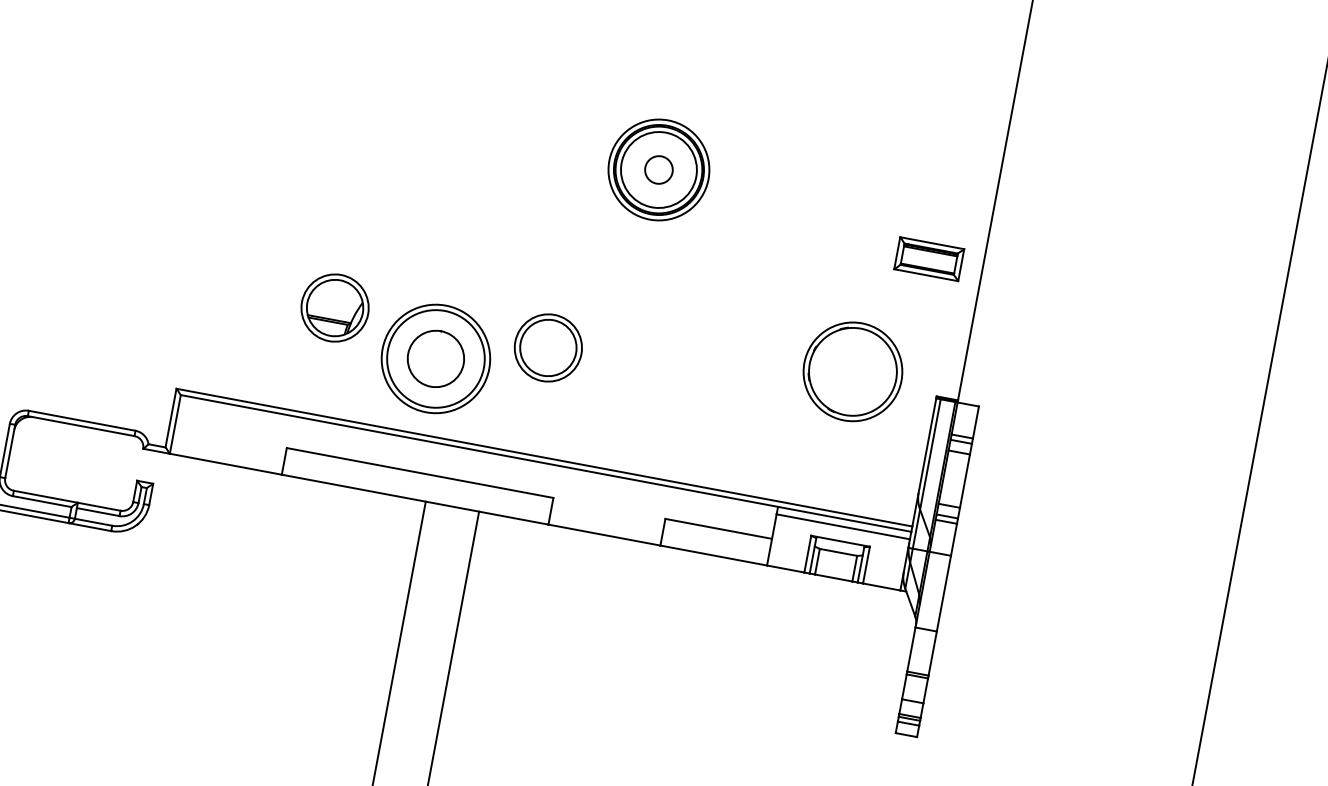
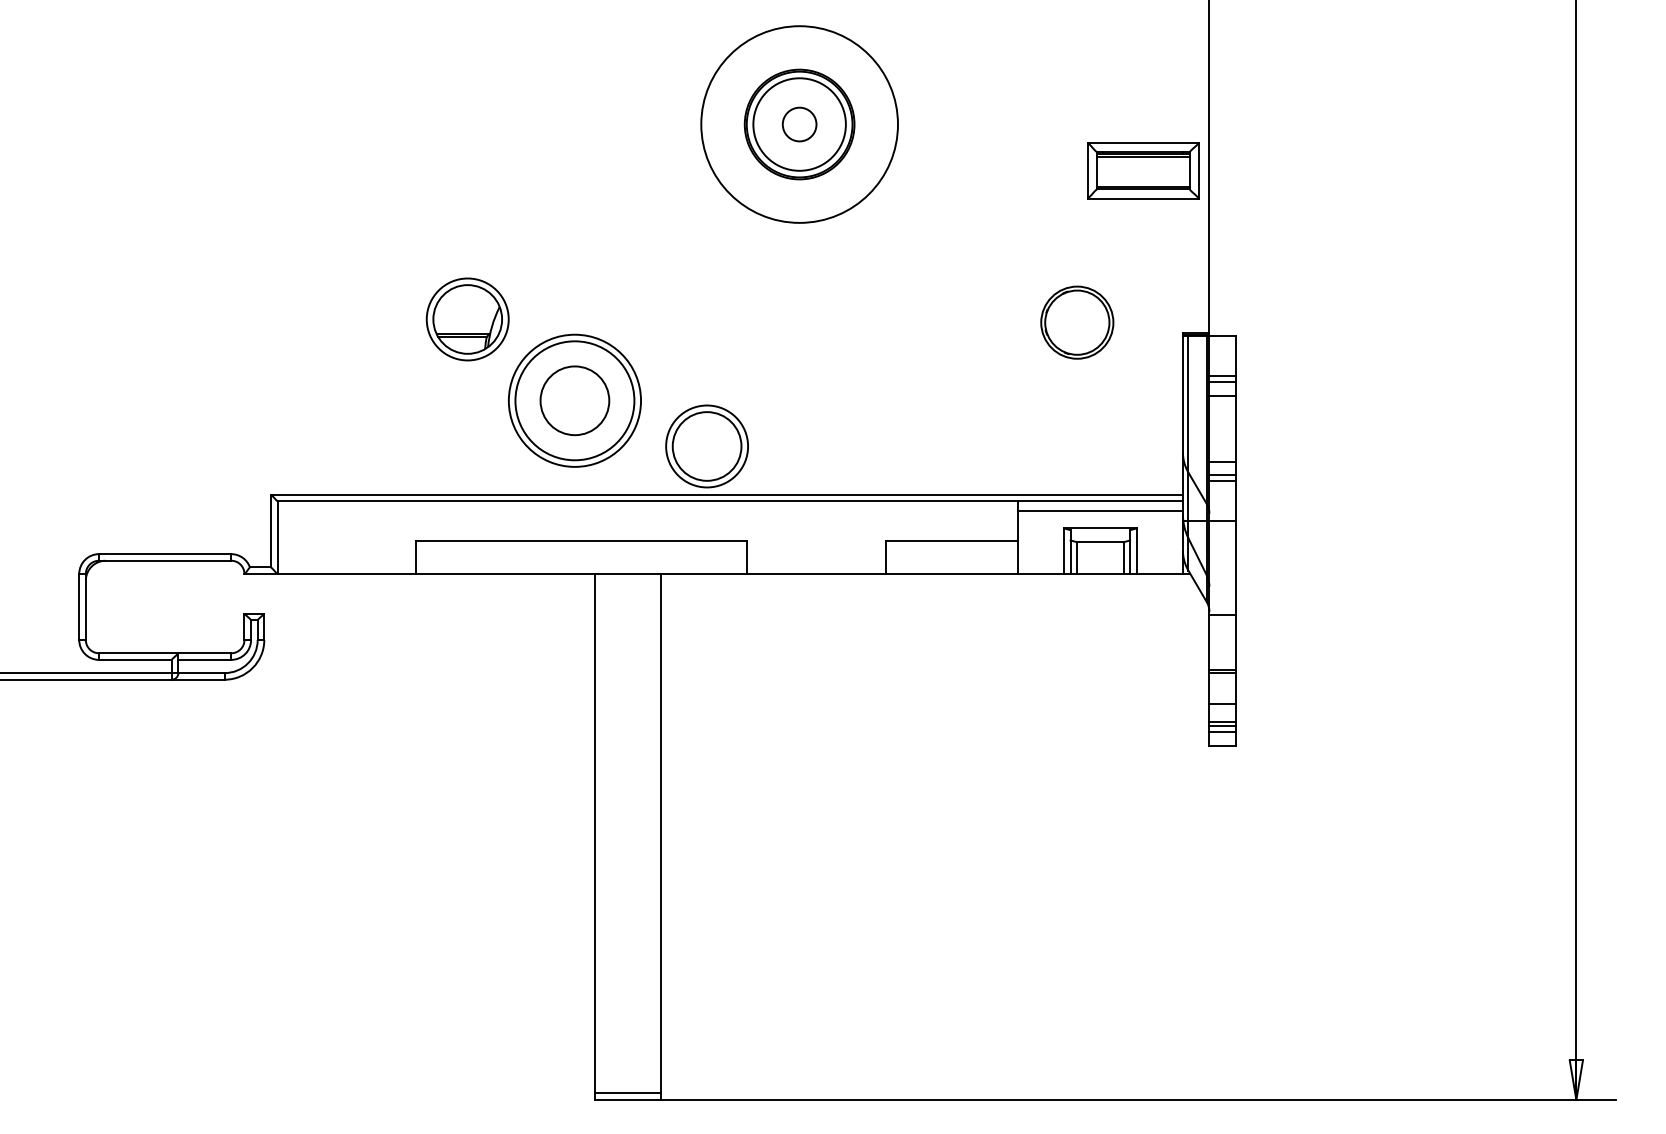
circle: (658, 169) -> (799, 124), size x1.6
part: (929, 258) -> (1143, 170), size x1.4
part: (334, 308) -> (467, 319), moved
part: (547, 347) -> (706, 446), moved
part: (853, 371) -> (1077, 322), size x0.6

